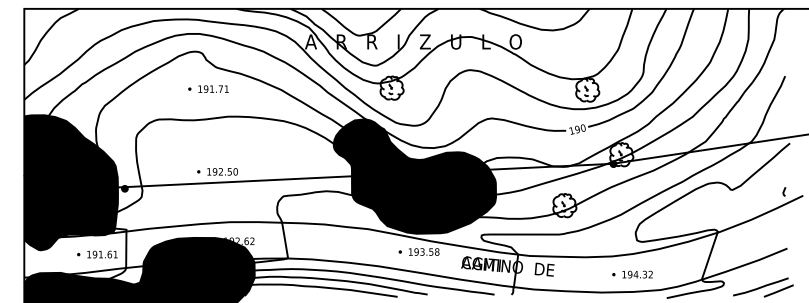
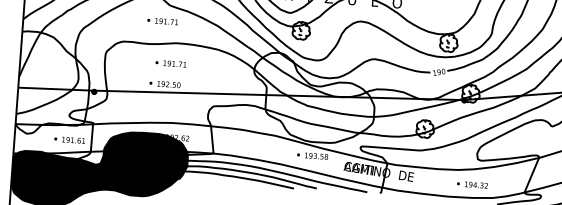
part: (223, 143) -> (171, 63), added
fill: (414, 176) -> (313, 98), removed
fill: (71, 182) -> (54, 84), removed

